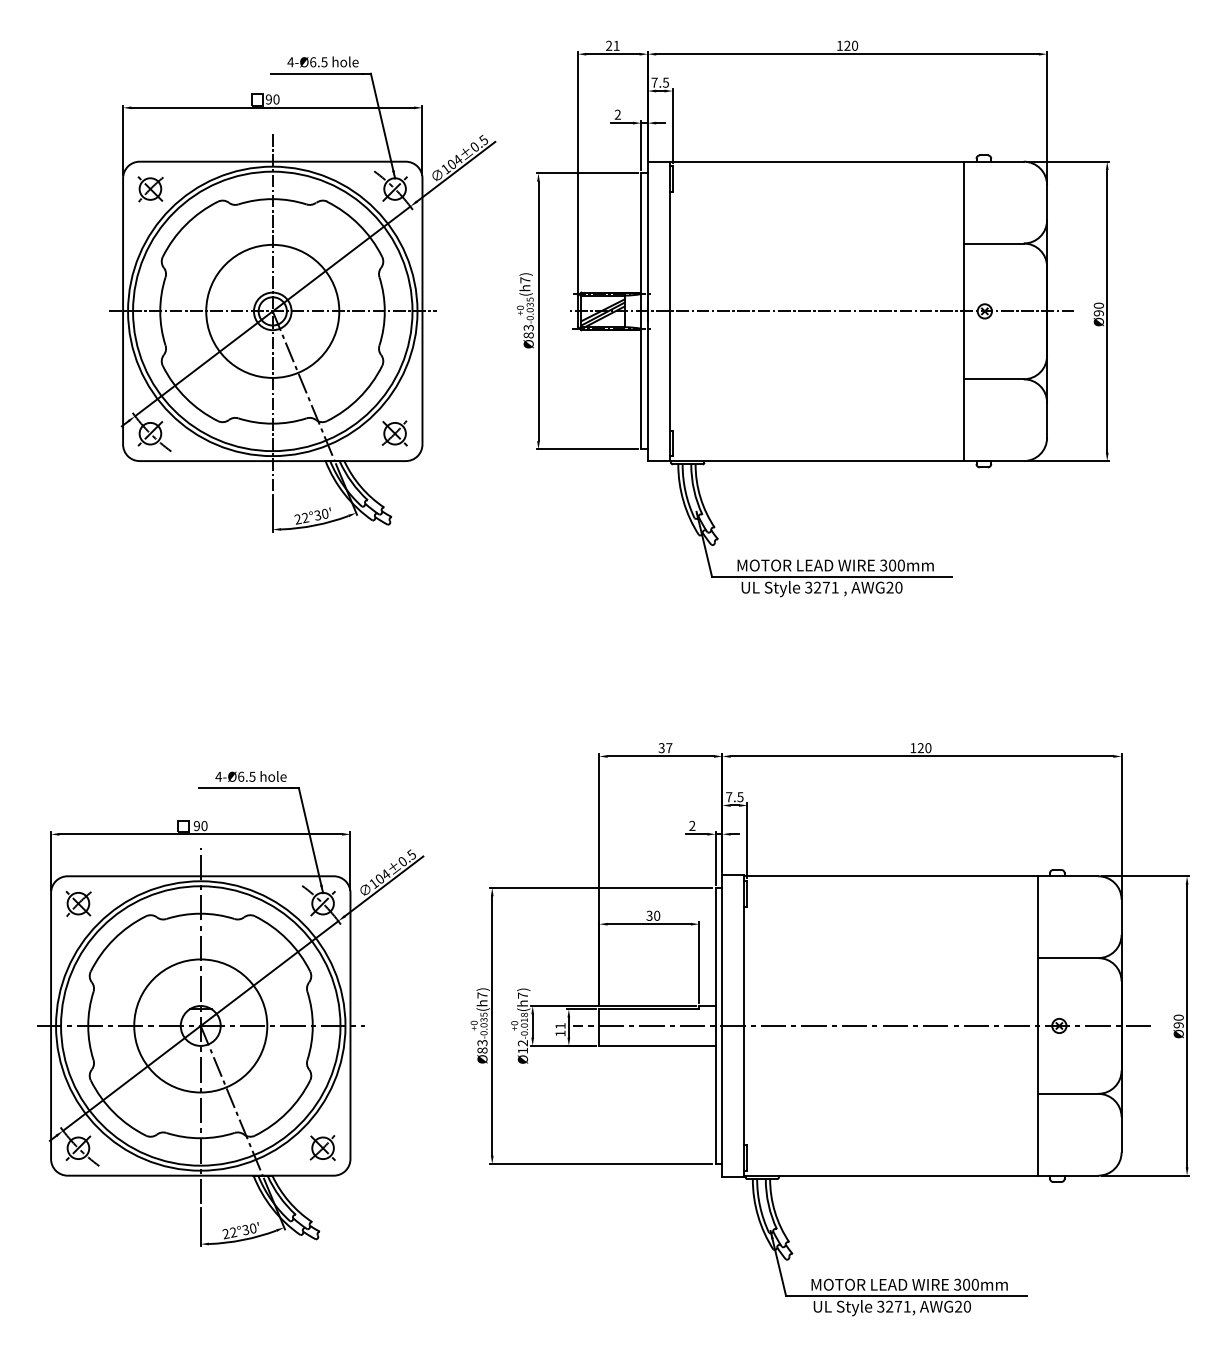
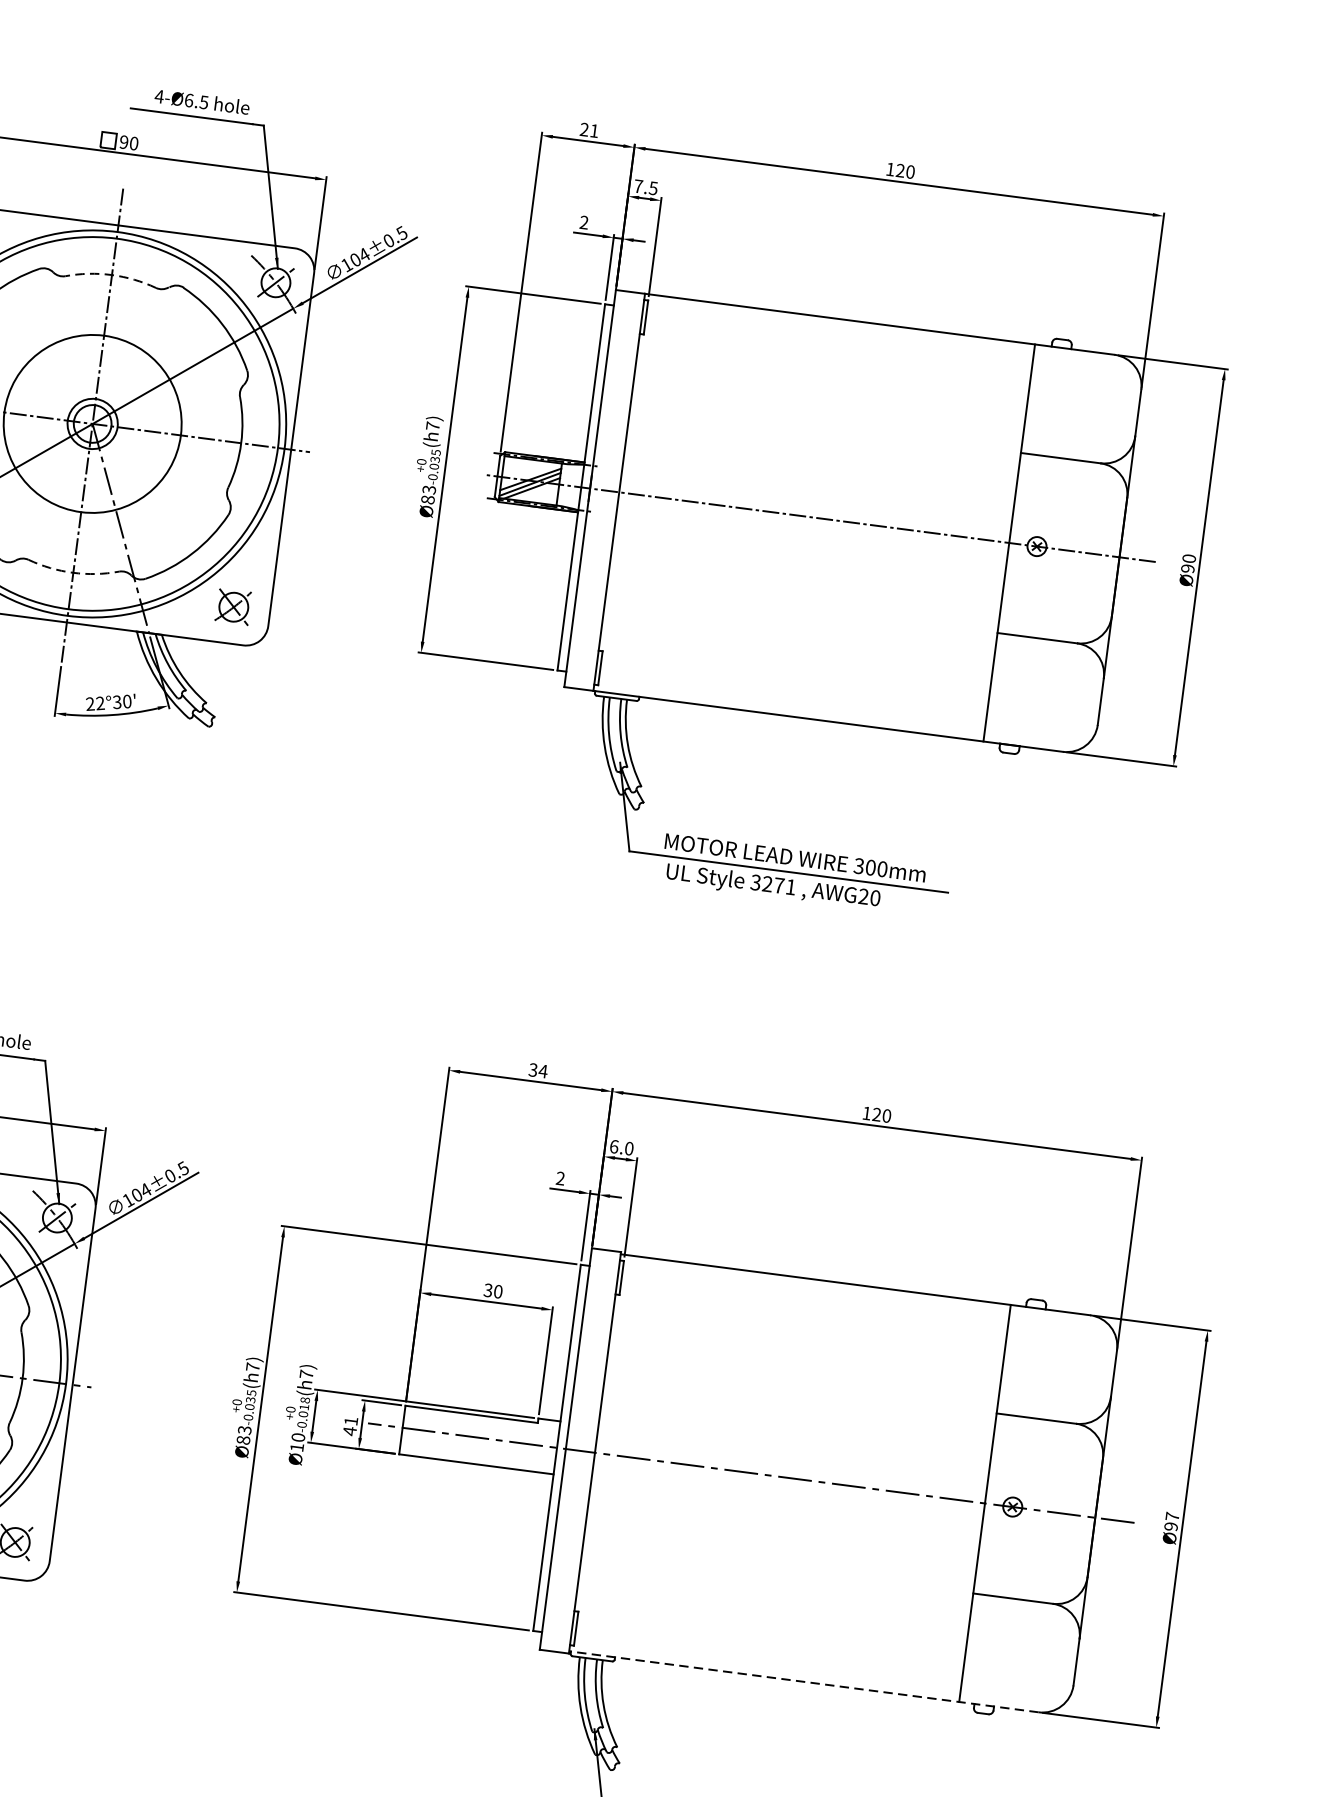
arc: (272, 199) -> (111, 275), solid -> dashed
arc: (272, 423) -> (73, 572), solid -> dashed
text: (669, 748) -> (543, 1071), 37 -> 34
text: (734, 797) -> (621, 1148), 7.5 -> 6.0
text: (1178, 1017) -> (1172, 1516), Ø90 -> Ø97
text: (560, 1033) -> (349, 1431), 11 -> 41
text: (523, 1043) -> (299, 1438), 12 -> 10
line: (921, 1175) -> (804, 1681), solid -> dashed

